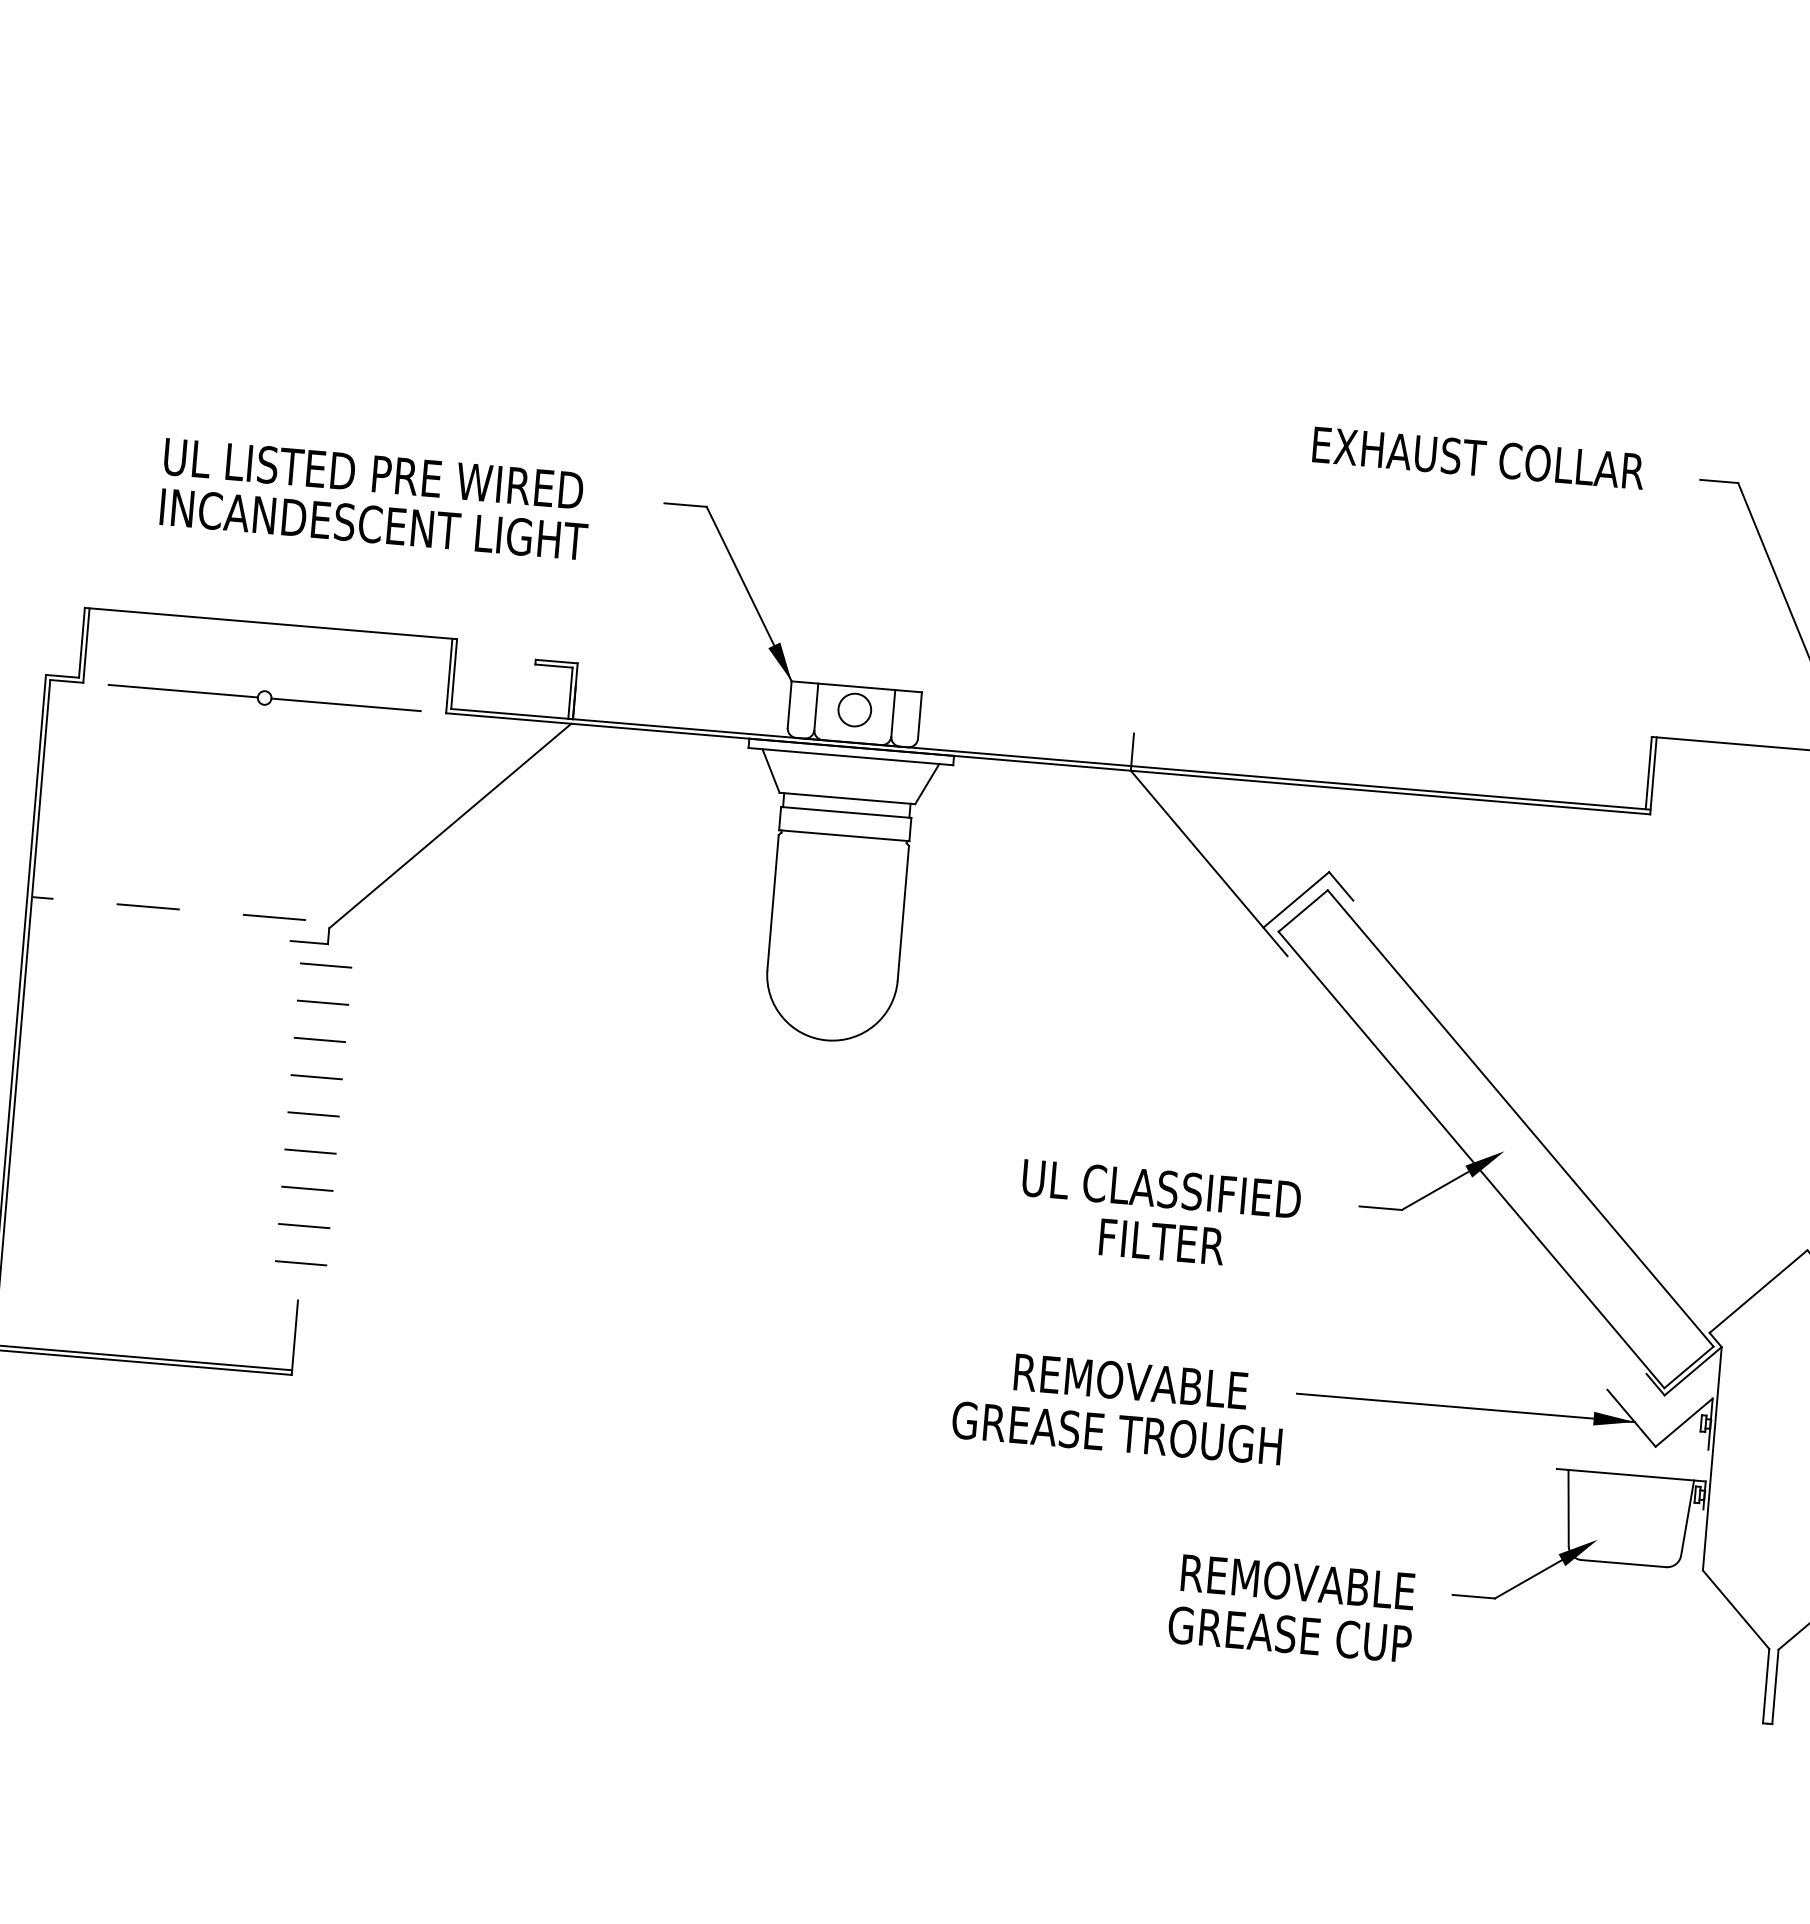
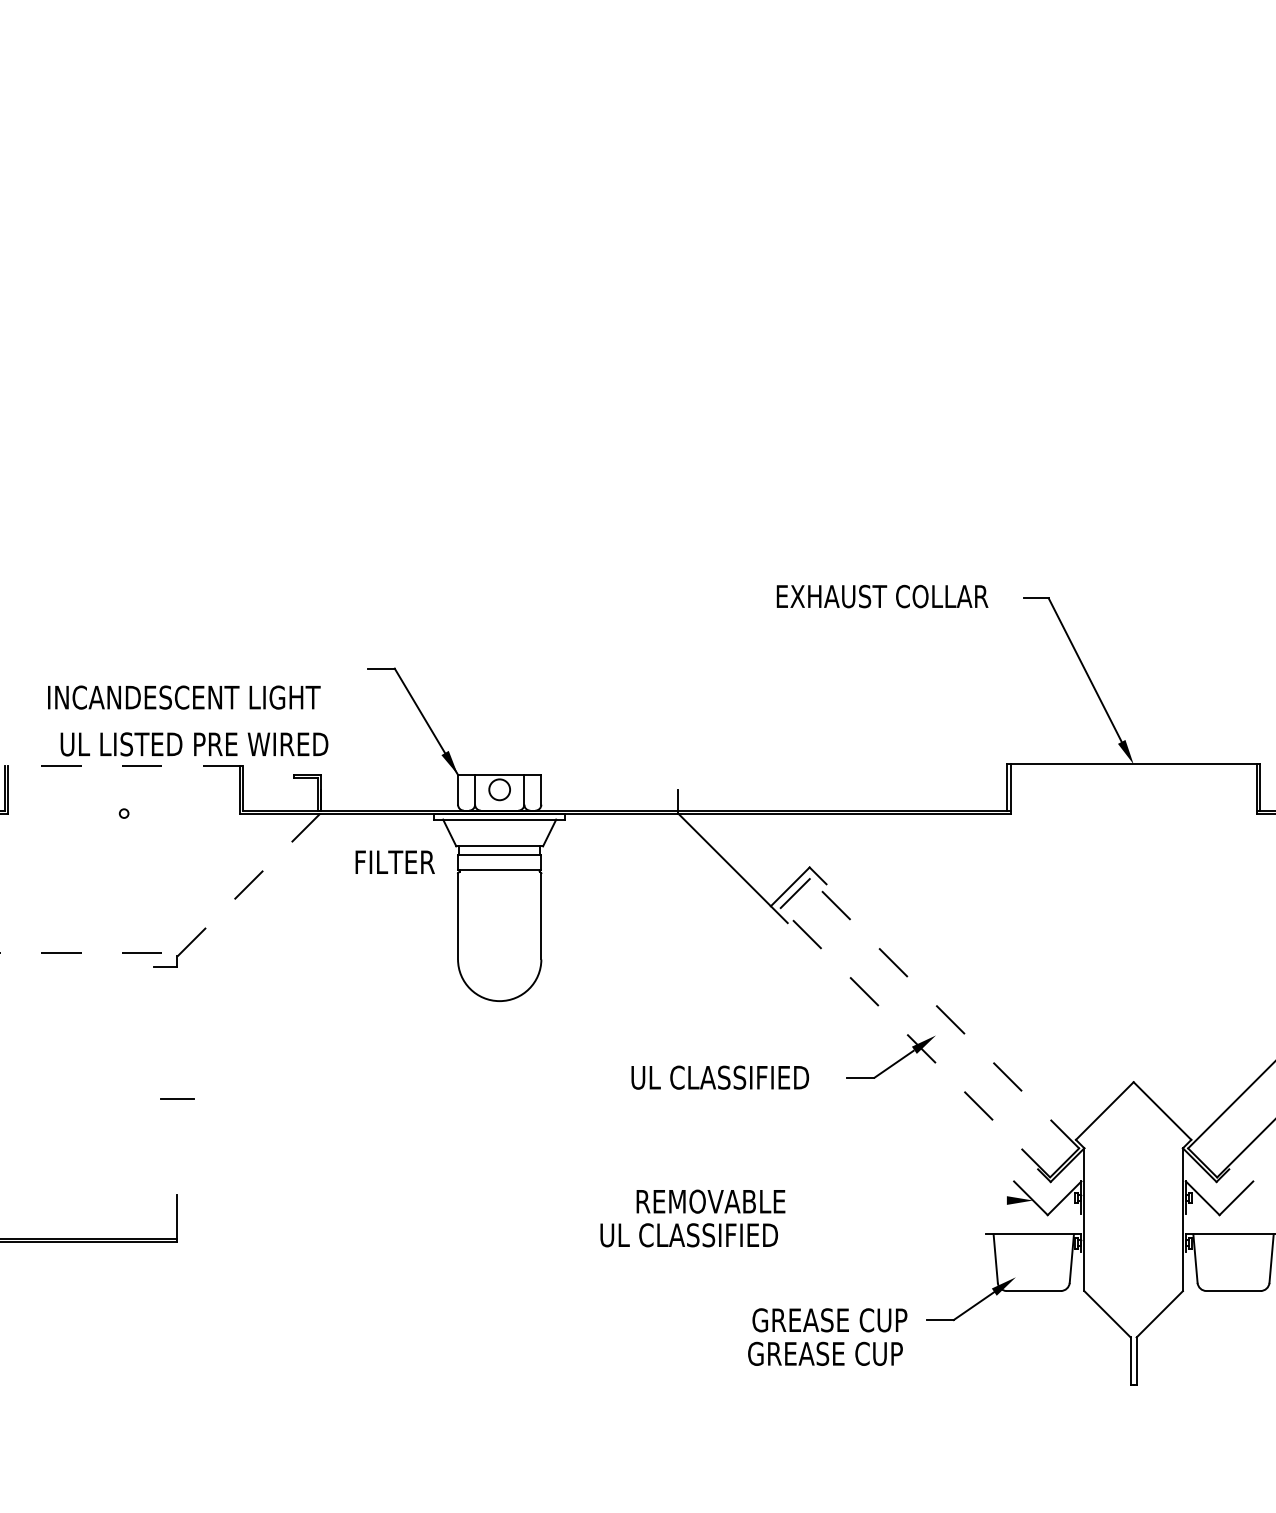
text: (373, 473) -> (194, 744), moved
line: (269, 624) -> (123, 766), solid -> dashed
line: (182, 690) -> (71, 813), removed
line: (346, 704) -> (176, 813), removed
line: (451, 825) -> (249, 884), solid -> dashed
line: (326, 964) -> (177, 979), removed
line: (323, 1001) -> (177, 1003), removed
line: (319, 1039) -> (177, 1027), removed
line: (316, 1076) -> (177, 1051), removed
line: (313, 1114) -> (177, 1075), removed
line: (1520, 1118) -> (944, 1013), solid -> dashed
line: (1471, 1159) -> (915, 1042), solid -> dashed
line: (307, 1189) -> (177, 1123), removed
line: (304, 1225) -> (177, 1146), removed
text: (1160, 1240) -> (394, 861), moved
line: (301, 1262) -> (177, 1170), removed
line: (1466, 1407) -> (925, 1200), removed
text: (1116, 1433) -> (704, 1235), GREASE TROUGH -> UL CLASSIFIED
text: (1300, 1582) -> (829, 1320), REMOVABLE -> GREASE CUP

